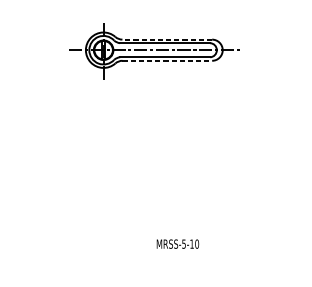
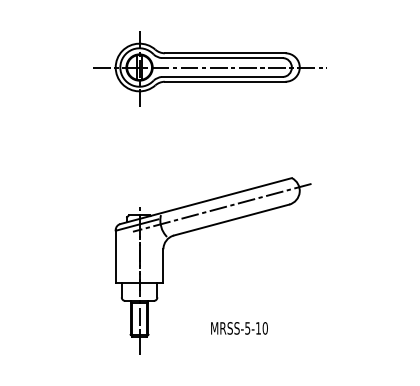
line: (166, 39) -> (224, 53), dashed -> solid
line: (167, 60) -> (225, 81), dashed -> solid
part: (149, 170) -> (201, 229), added

